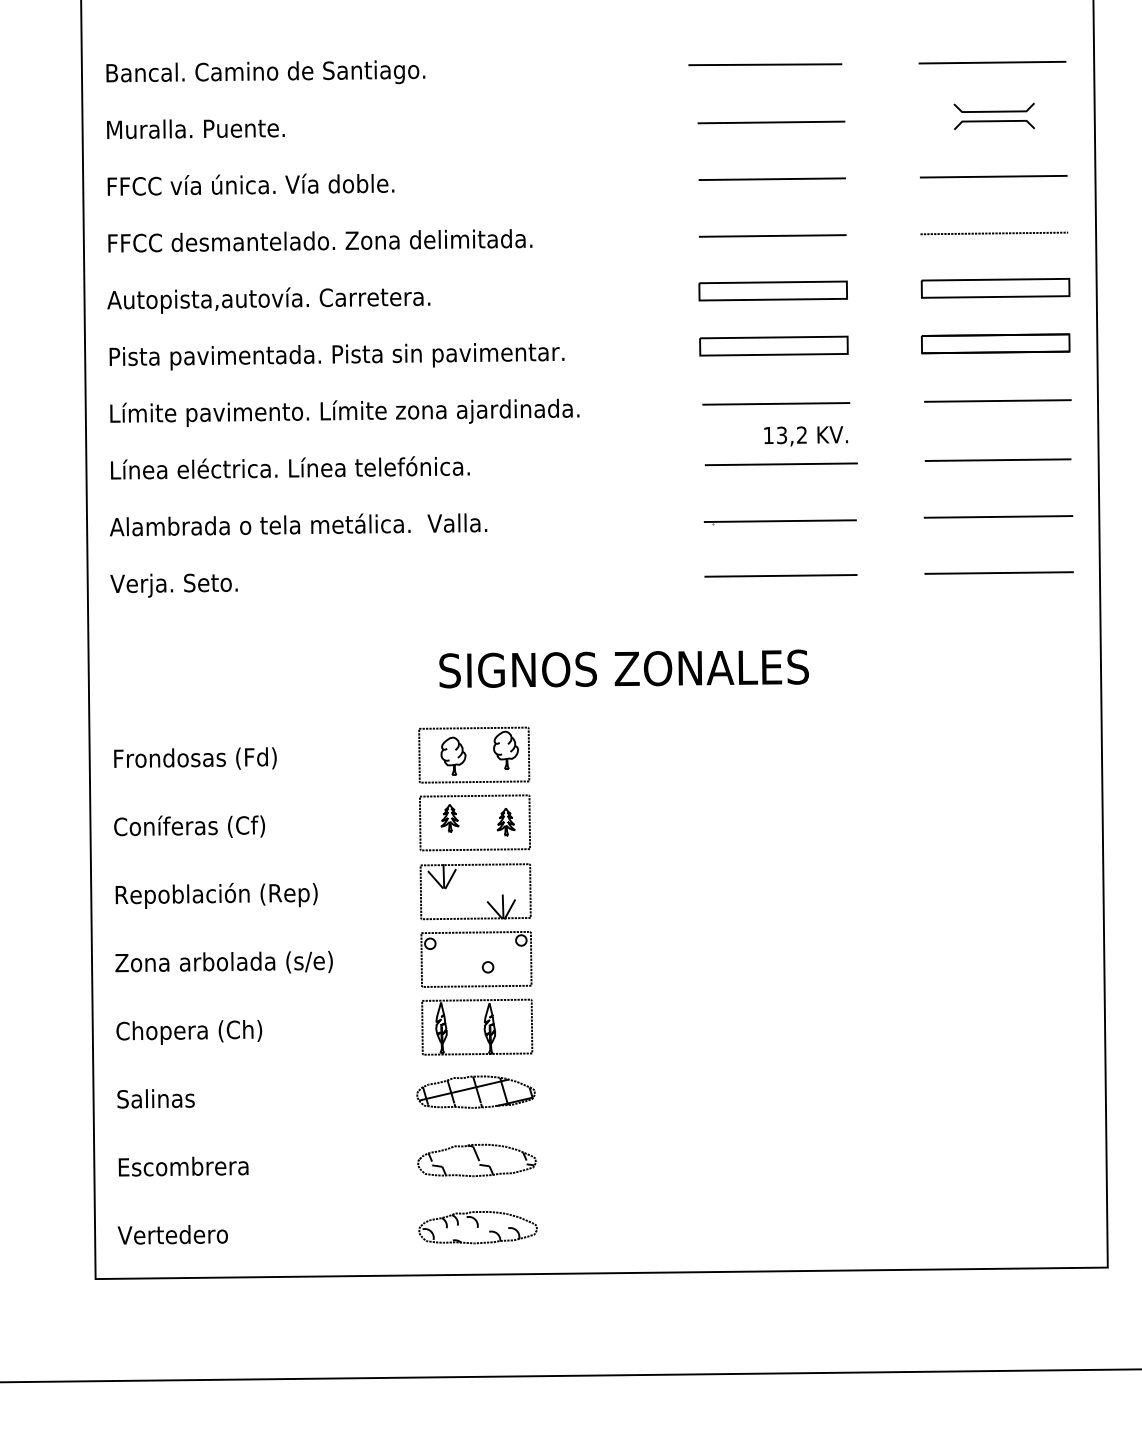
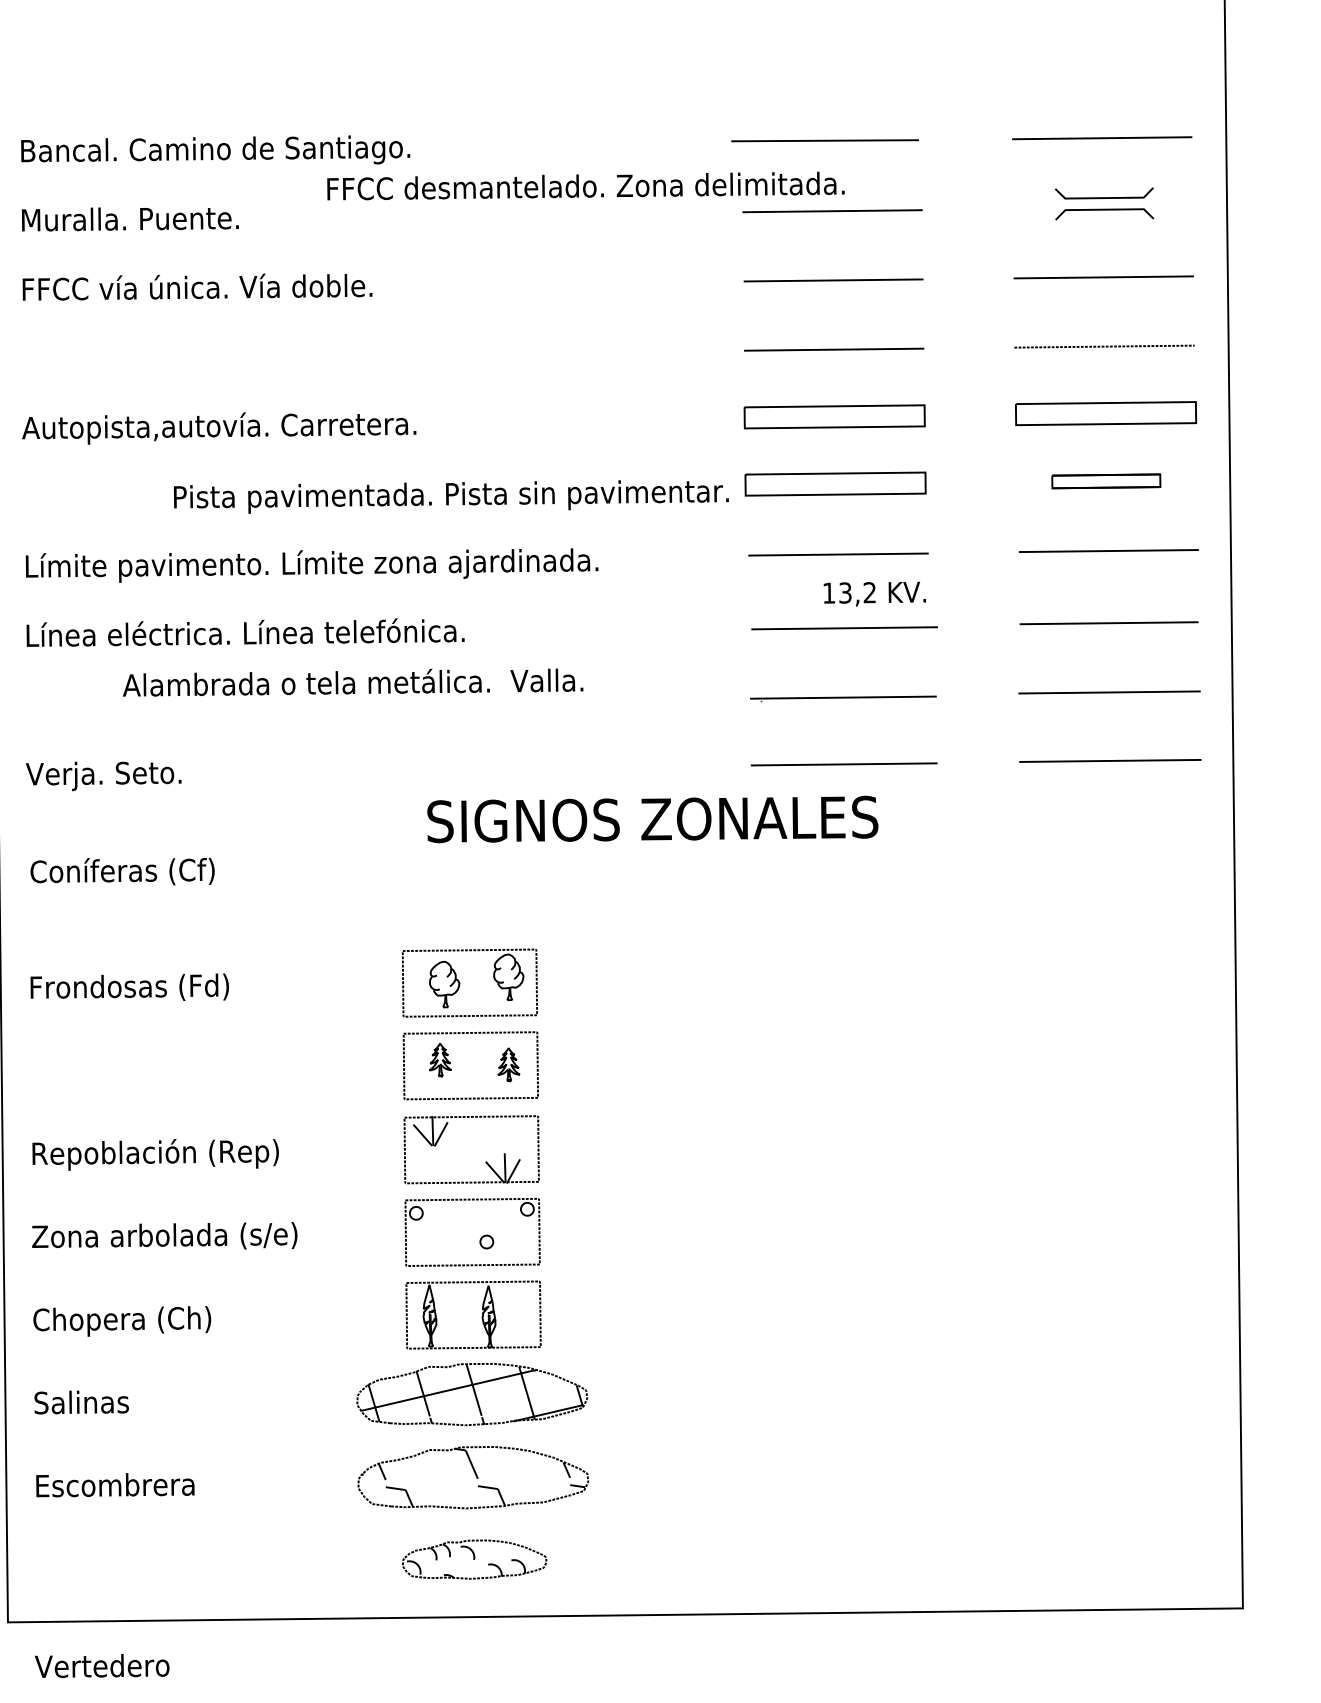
text: (320, 240) -> (586, 185), moved
part: (995, 343) -> (1105, 480), size x0.6
text: (336, 356) -> (450, 496), moved
text: (298, 524) -> (353, 682), moved
text: (623, 668) -> (652, 818), moved
text: (189, 826) -> (122, 871), moved
part: (475, 1091) -> (471, 1393), size x1.6
part: (476, 1160) -> (472, 1477), size x1.6
text: (172, 1234) -> (101, 1665), moved

